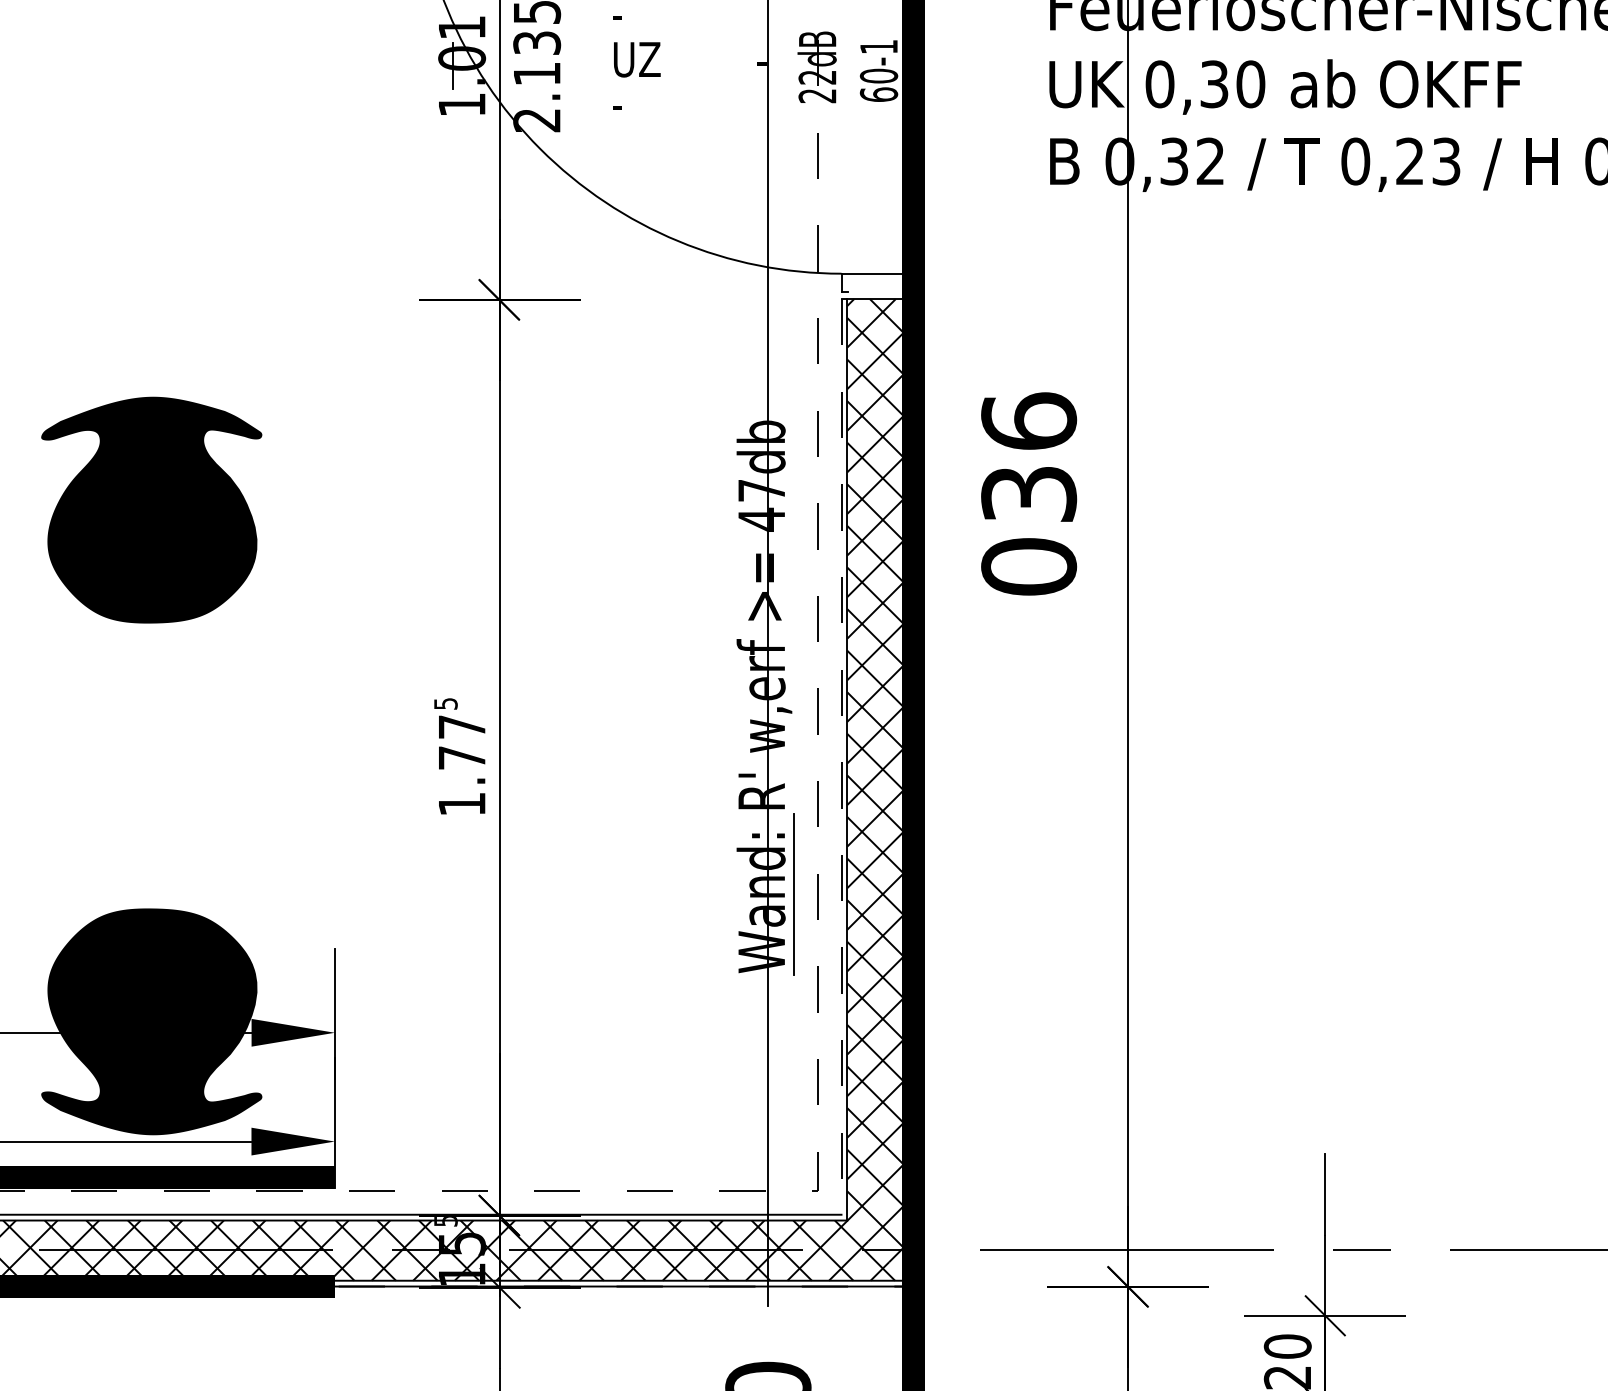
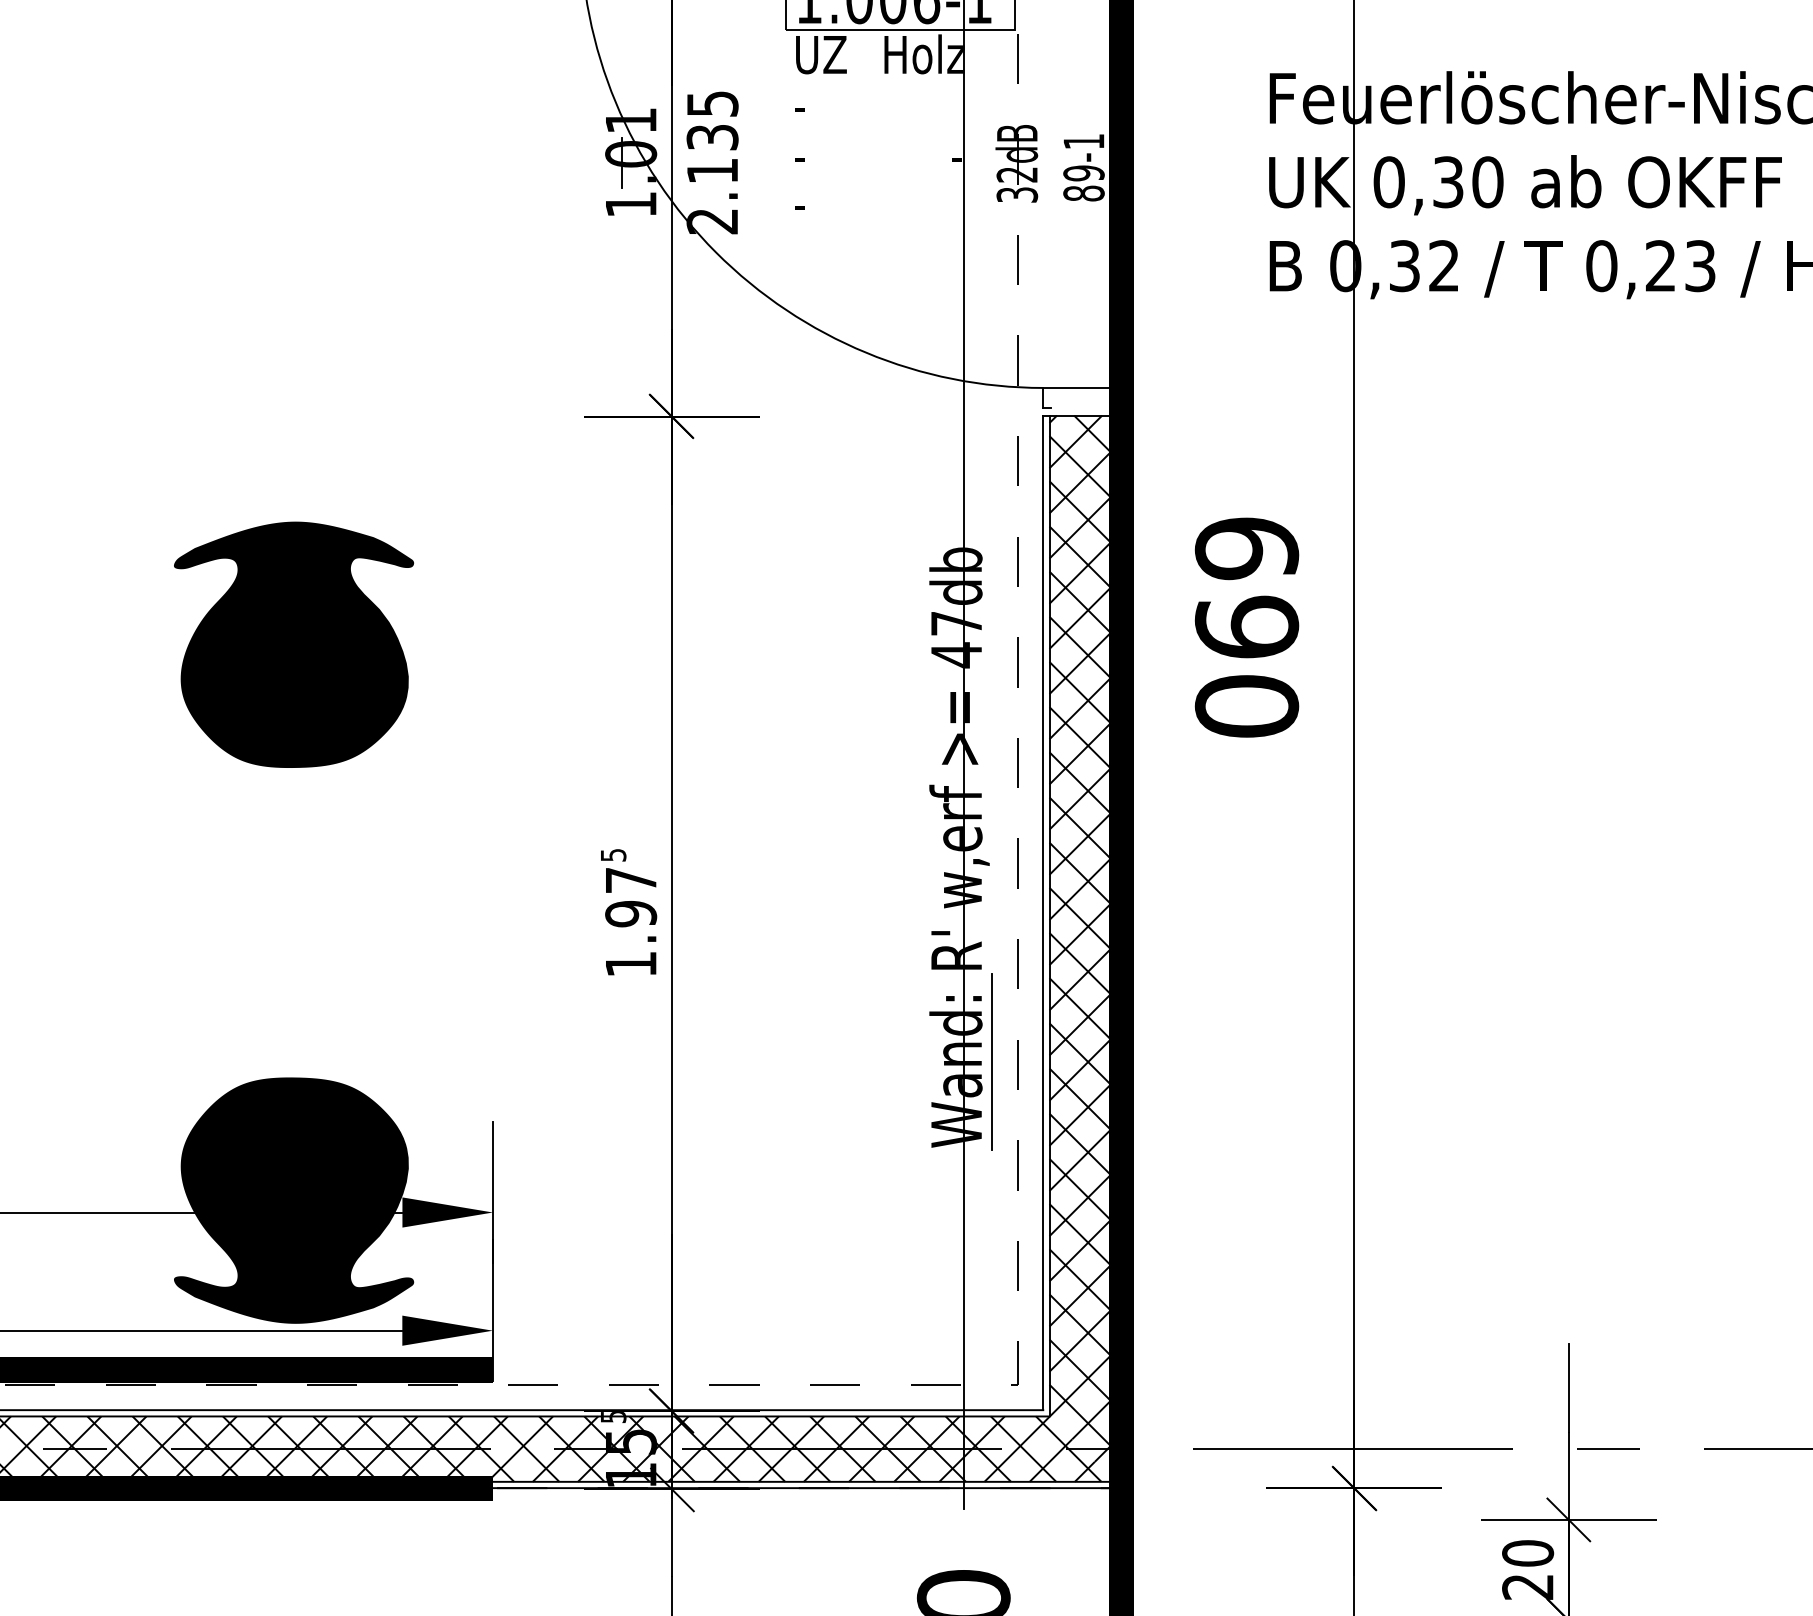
text: (636, 59) -> (820, 155), UZ -> -
text: (878, 85) -> (1083, 183), 60-1 -> 89-1
text: (817, 95) -> (1017, 194), 22dB -> 32dB
text: (1028, 457) -> (1246, 587), 036 -> 069
line: (841, 757) -> (1043, 913), dashed -> solid
text: (462, 758) -> (631, 914), 1.77 -> 1.97

